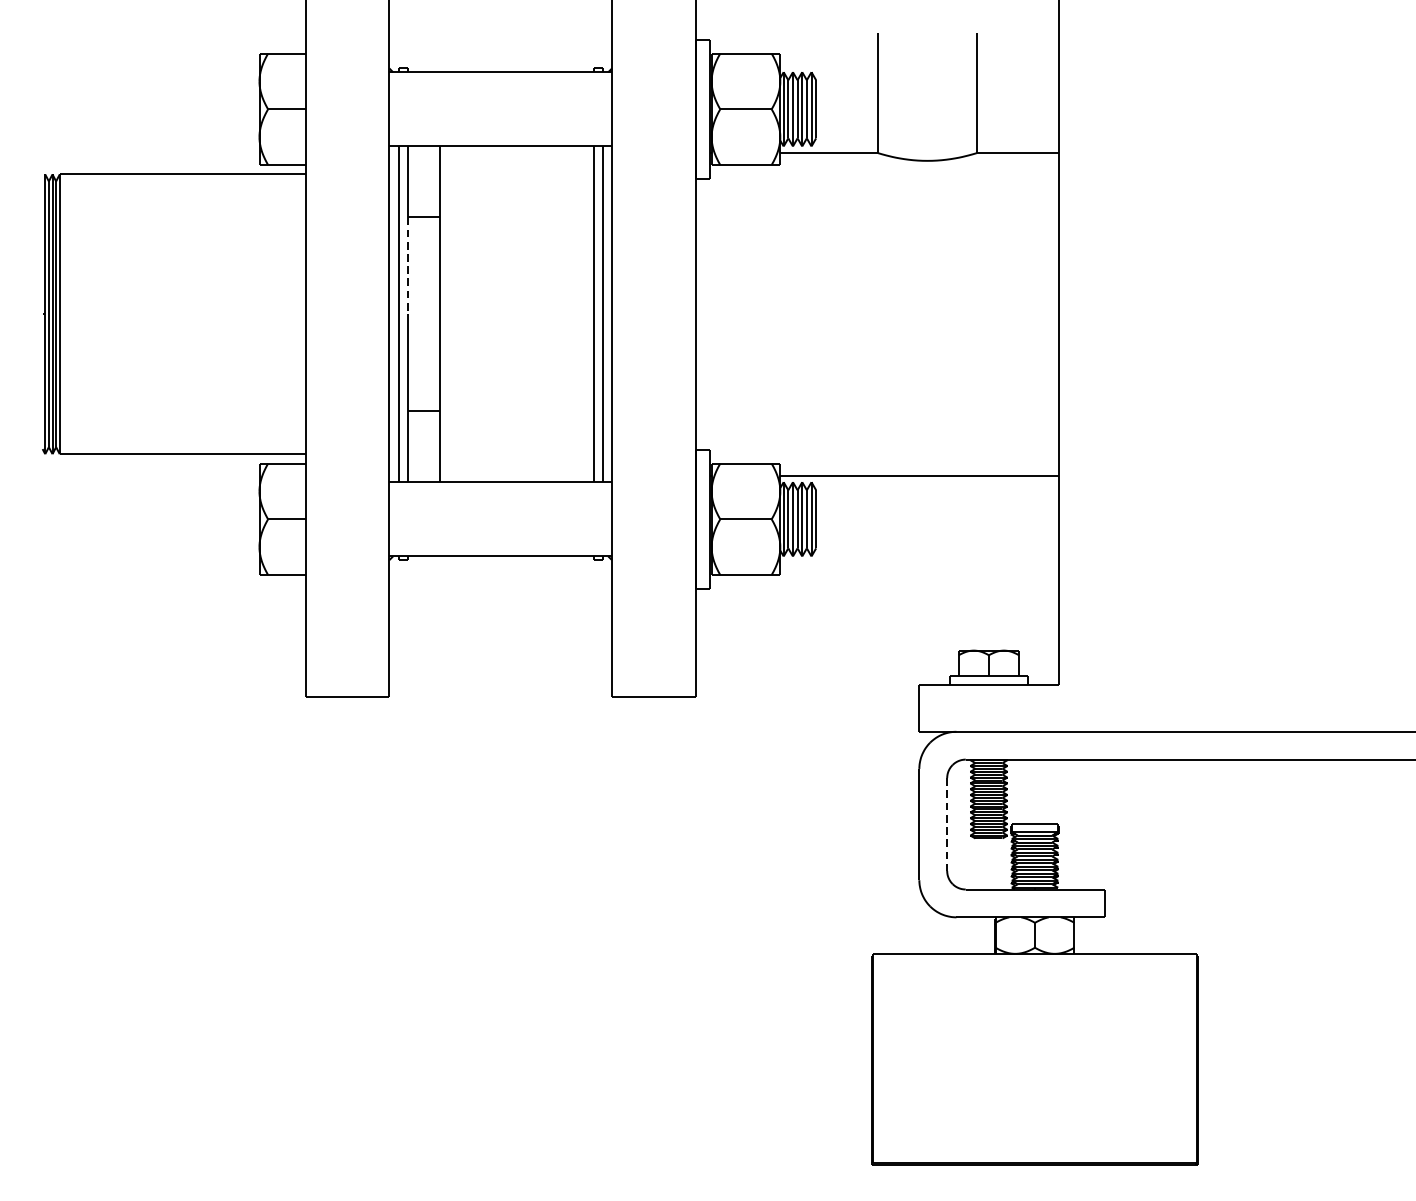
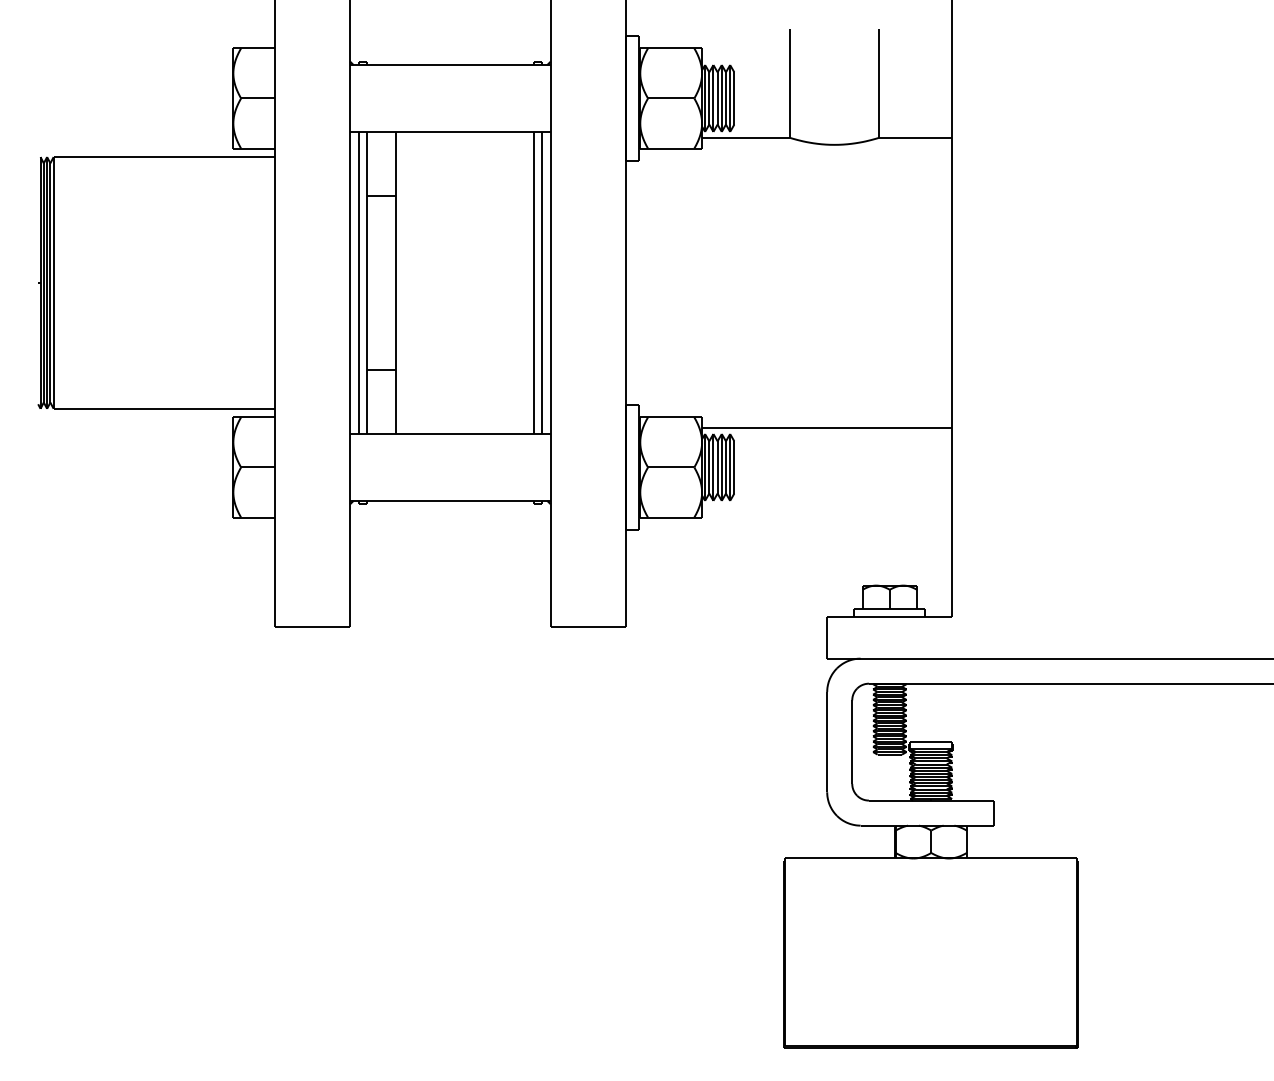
line: (407, 266) -> (366, 239), dashed -> solid
line: (947, 824) -> (852, 742), dashed -> solid

